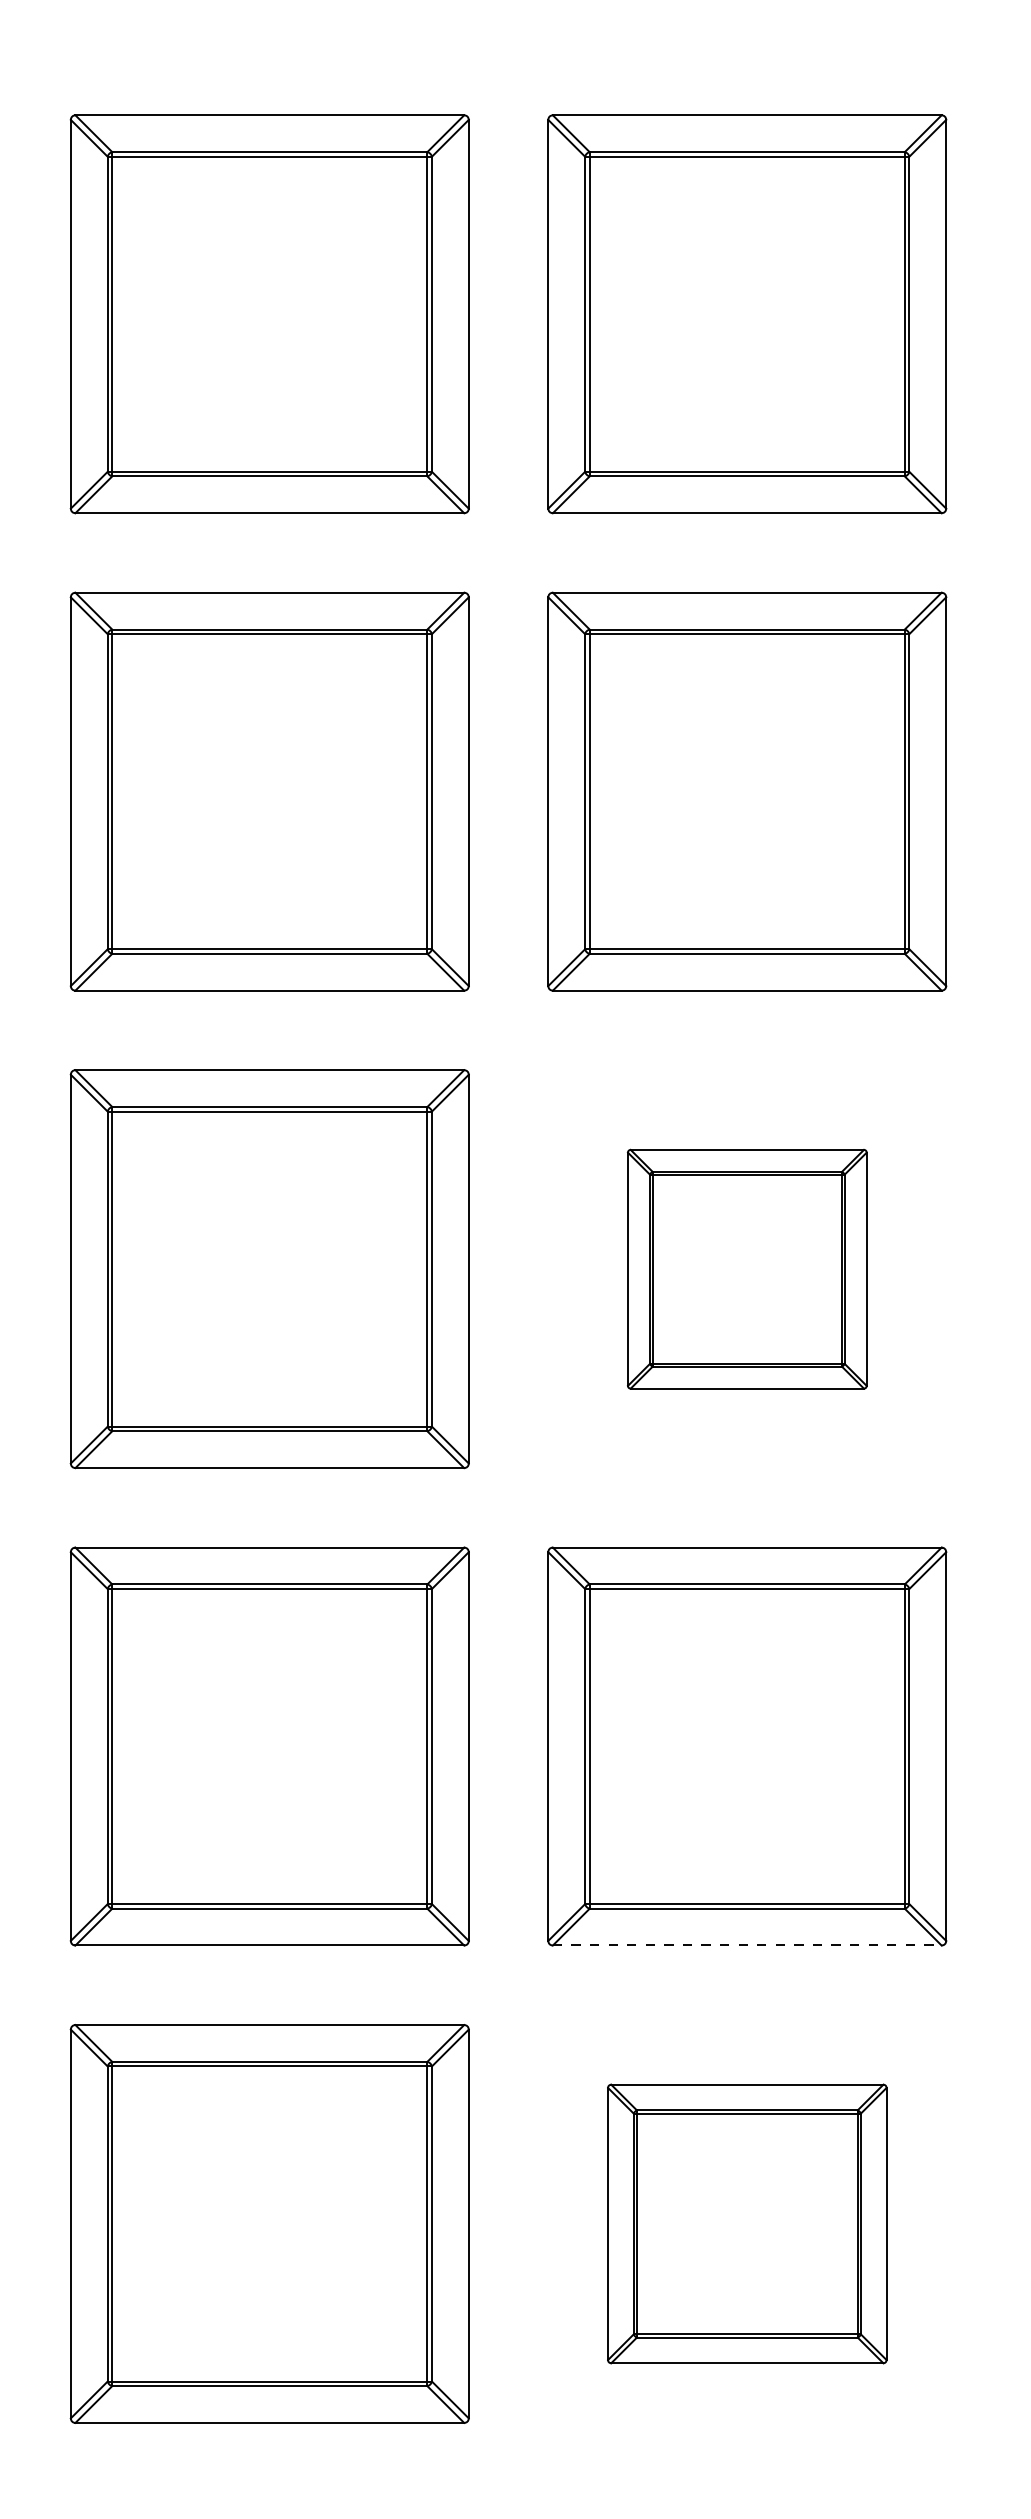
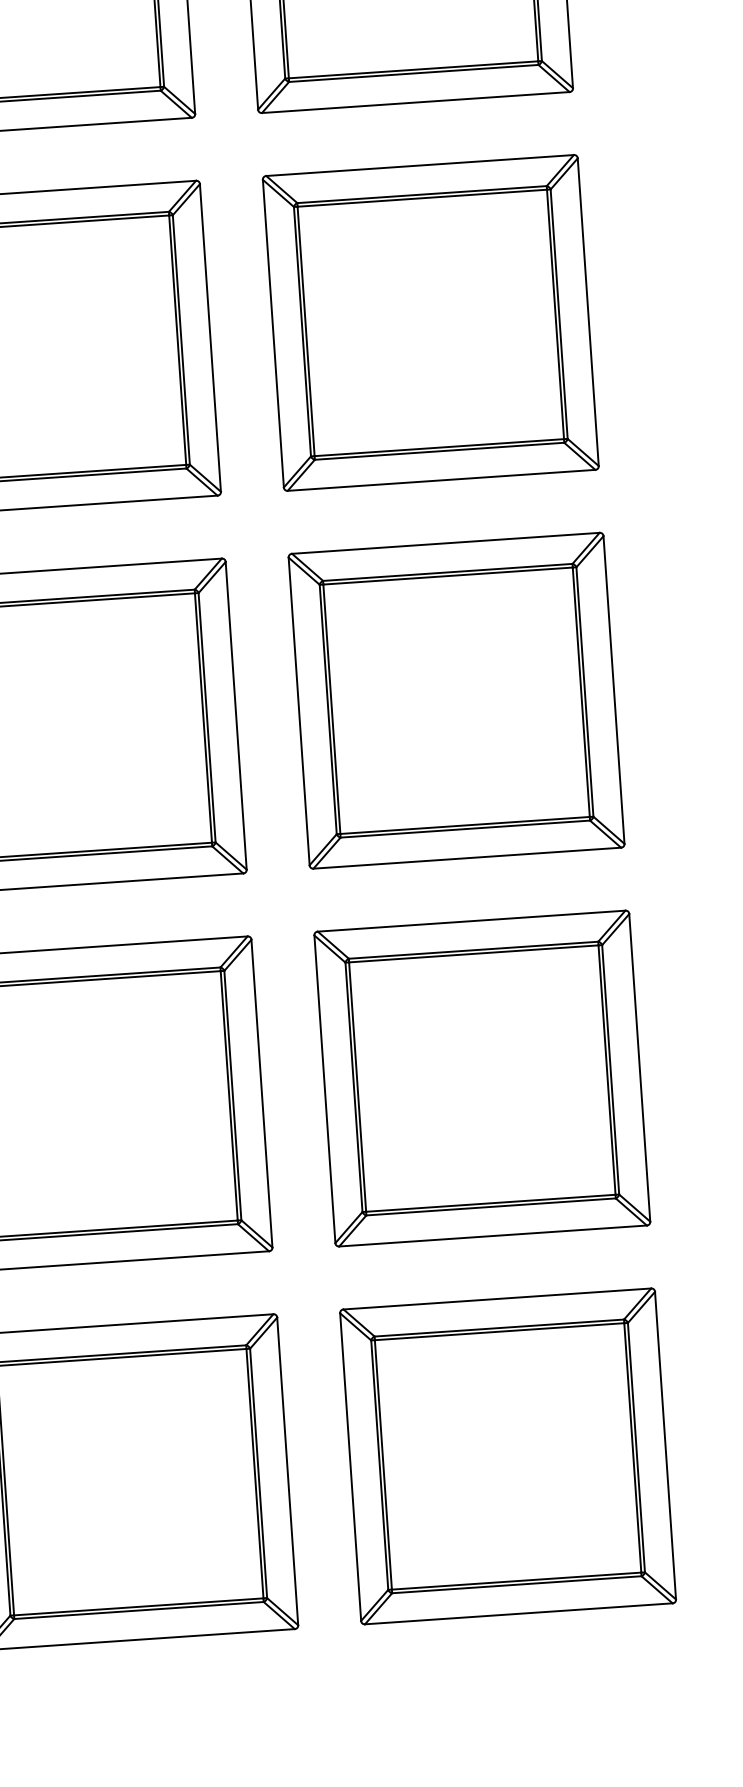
part: (747, 1269) -> (456, 701), size x1.67
line: (747, 1945) -> (493, 1236), dashed -> solid
part: (747, 2223) -> (508, 1456), size x1.43

